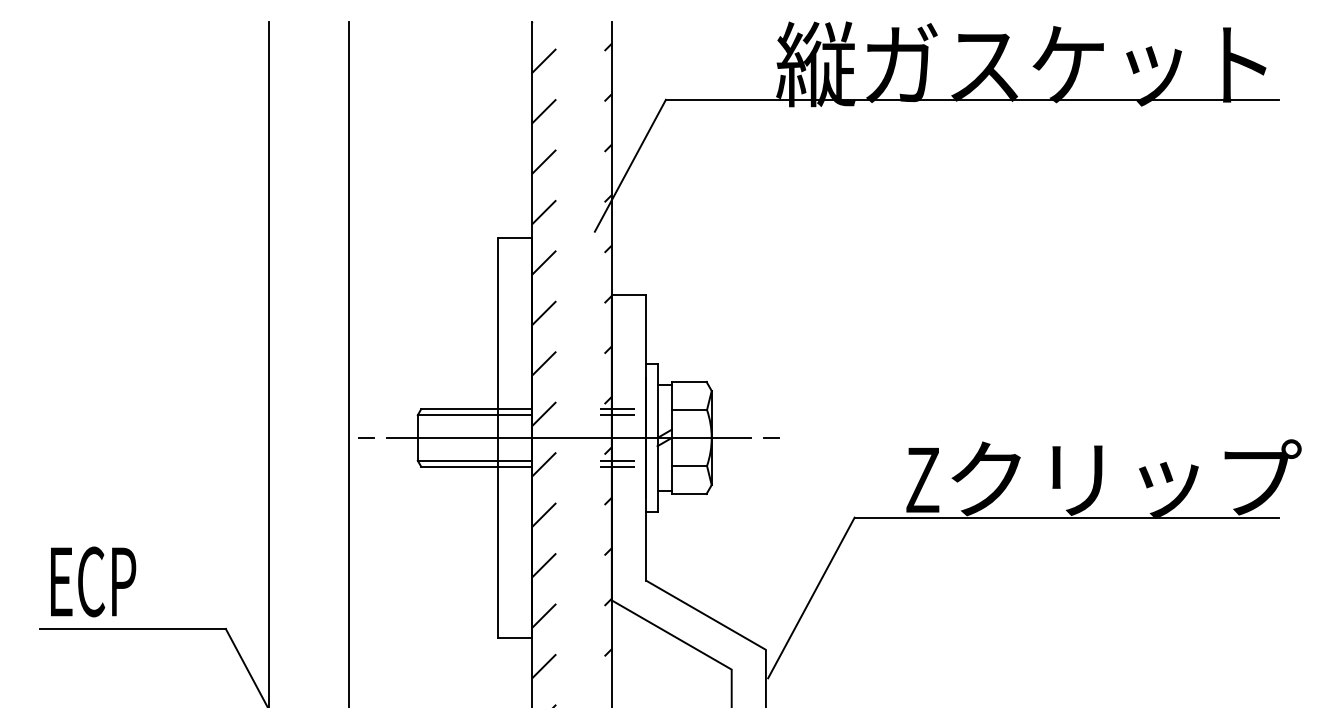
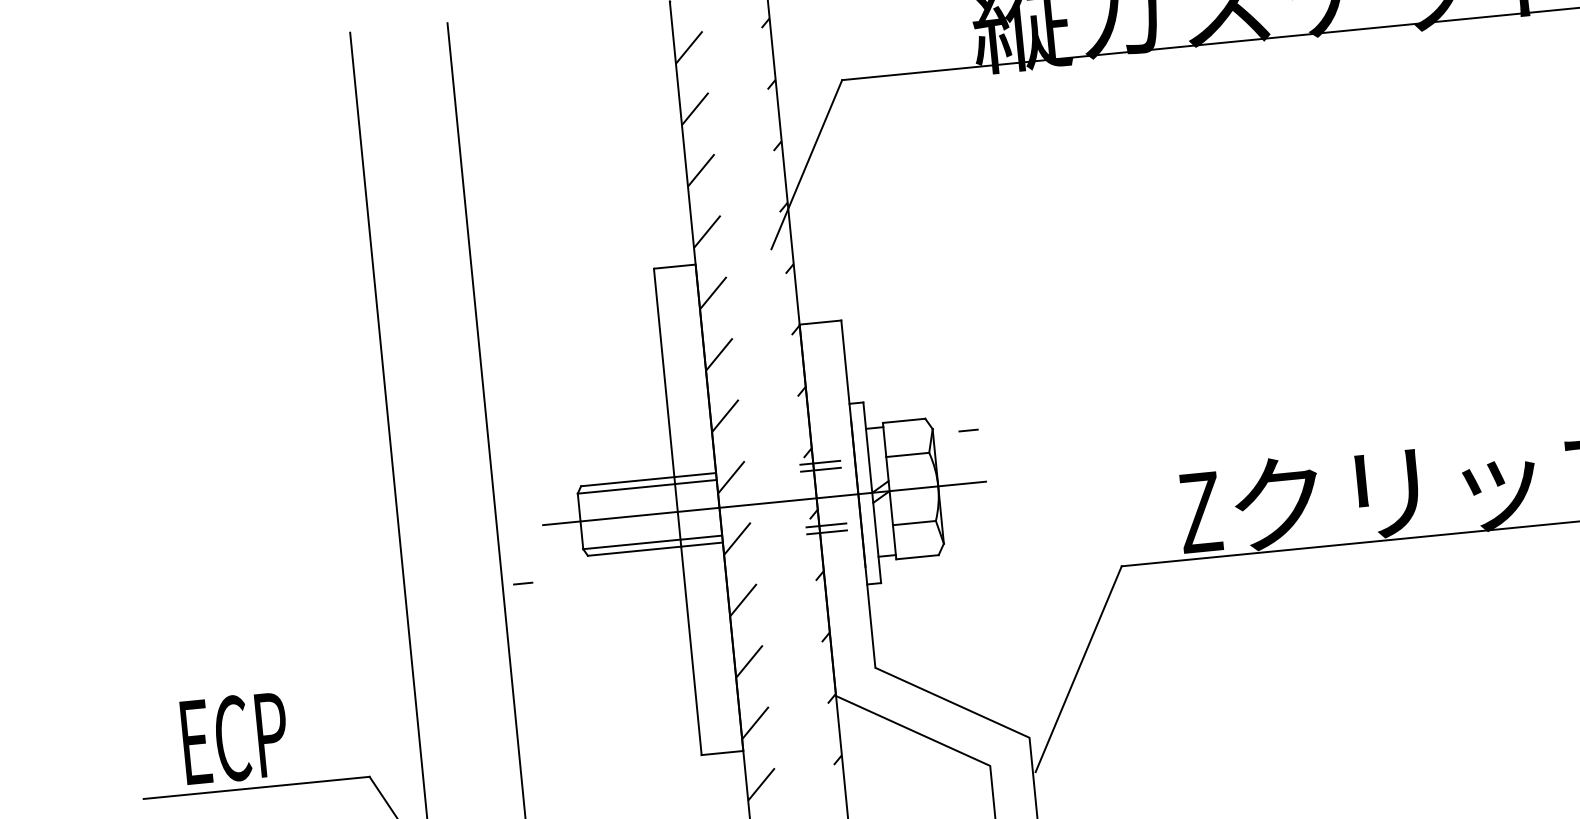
line: (366, 437) -> (523, 582), moved
line: (771, 437) -> (968, 430), moved
text: (93, 581) -> (235, 737), moved

